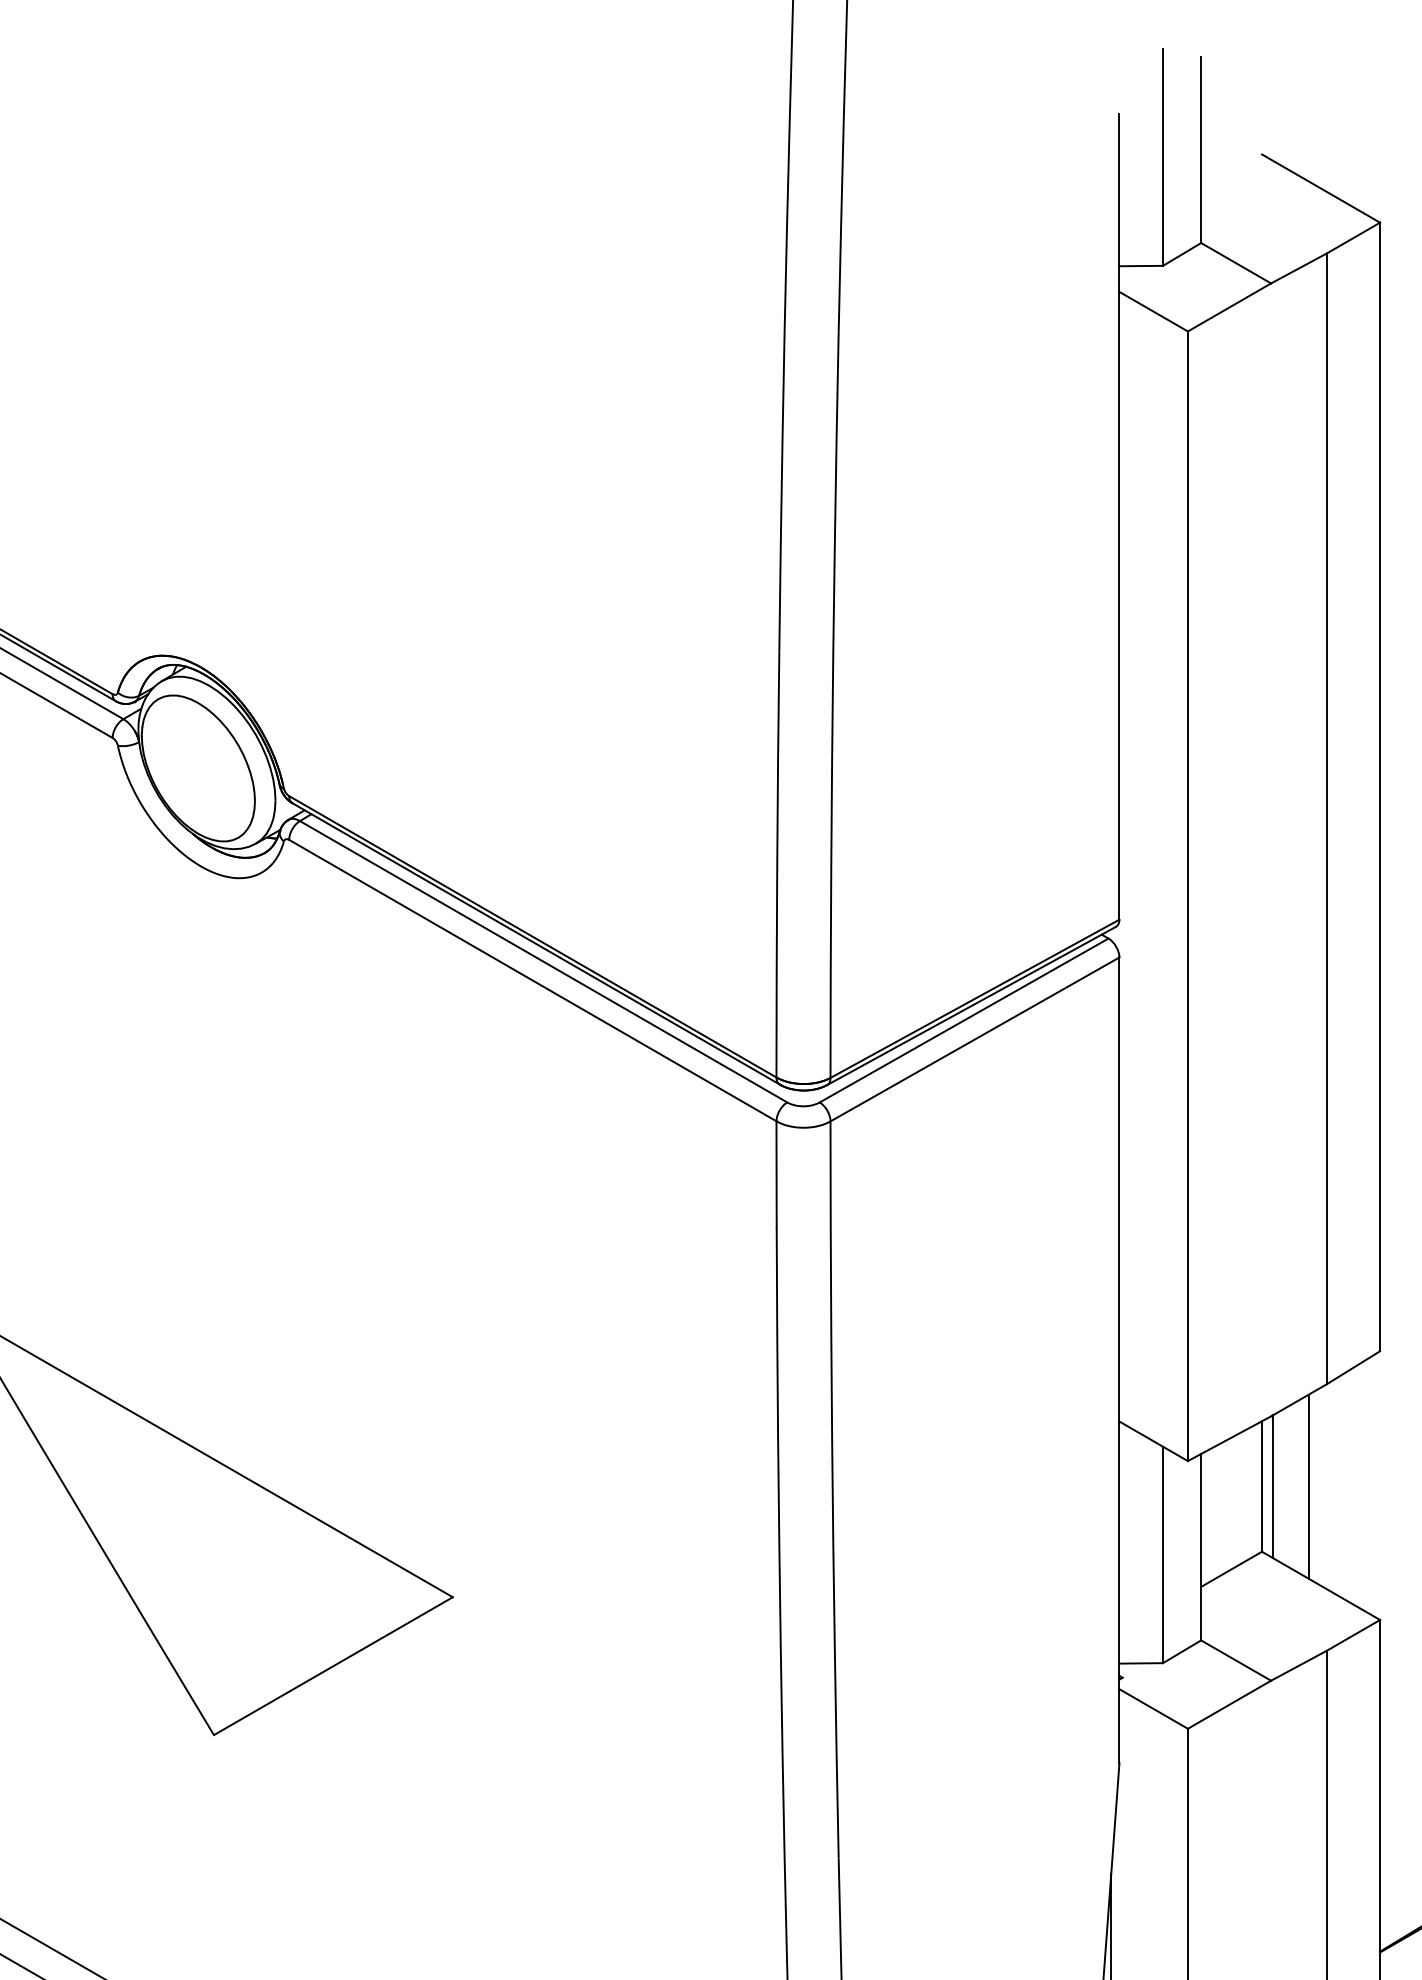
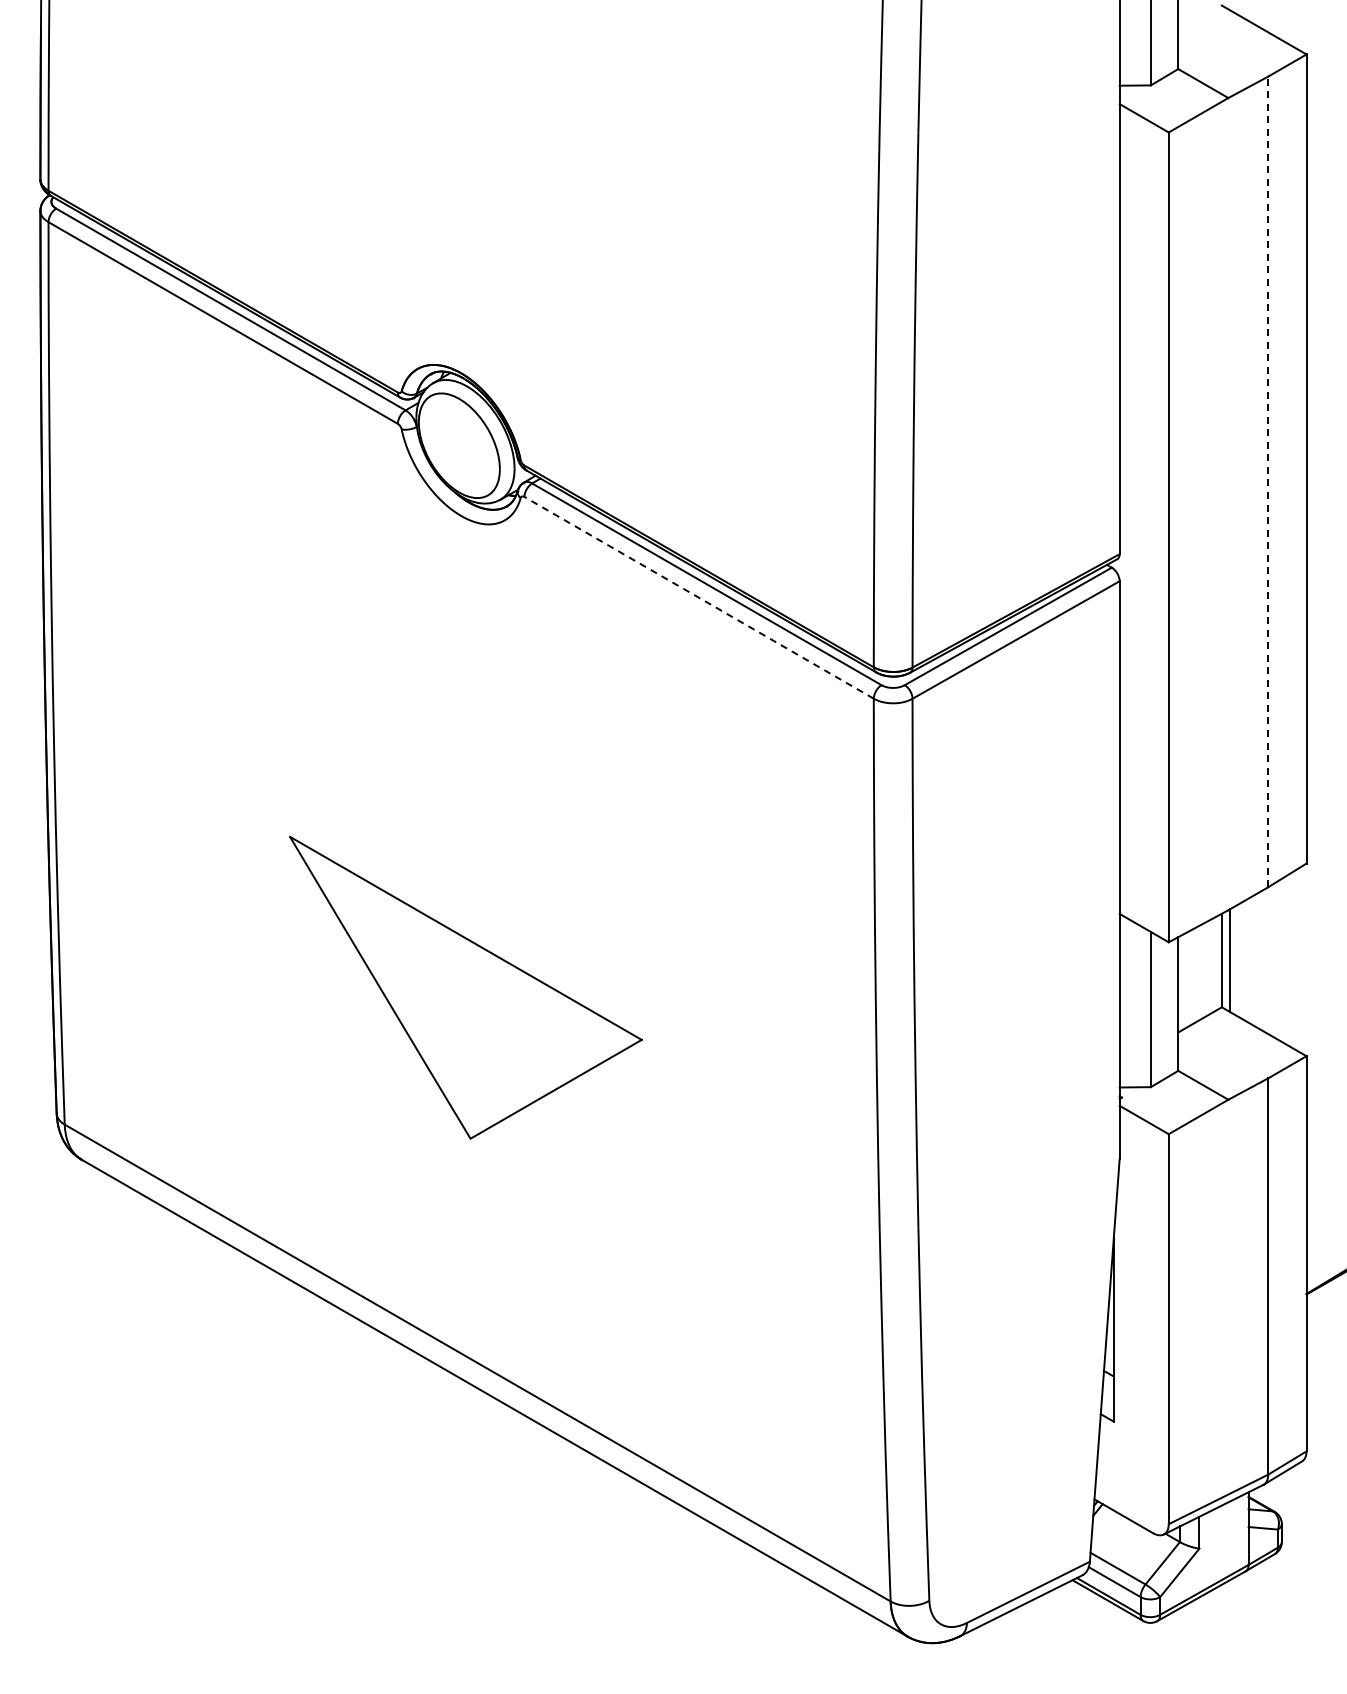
line: (1327, 818) -> (1268, 481), solid -> dashed
line: (533, 980) -> (699, 597), solid -> dashed
line: (1308, 1486) -> (1255, 960), removed

